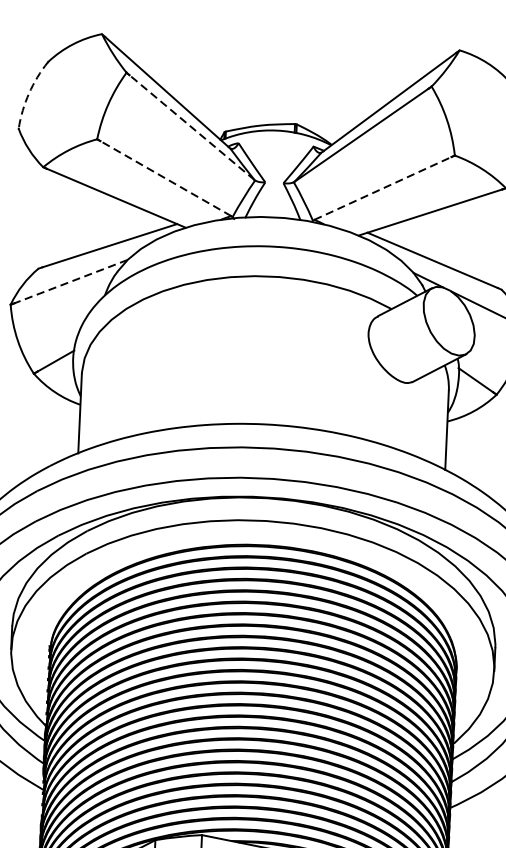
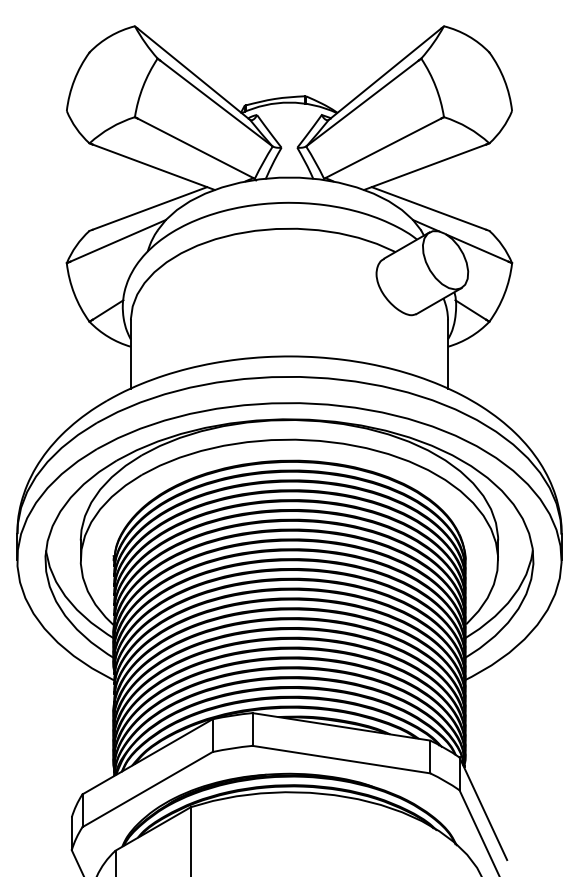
arc: (29, 93) -> (74, 80), dashed -> solid
line: (192, 127) -> (216, 103), dashed -> solid
line: (165, 178) -> (195, 148), dashed -> solid
line: (383, 188) -> (383, 148), dashed -> solid
line: (70, 282) -> (117, 241), dashed -> solid

